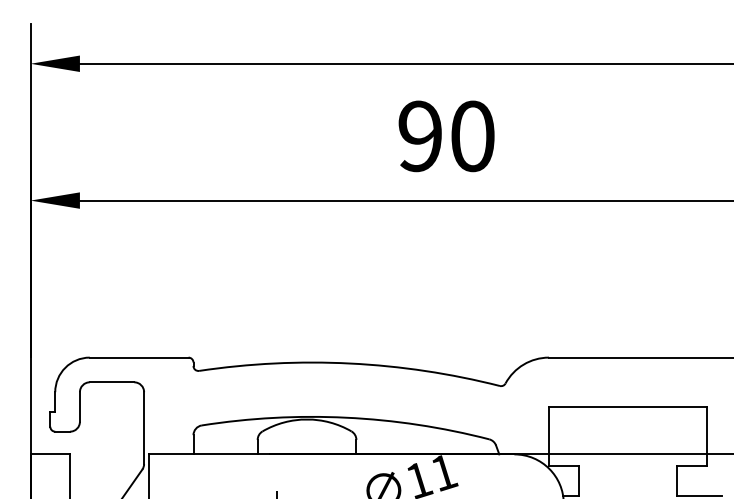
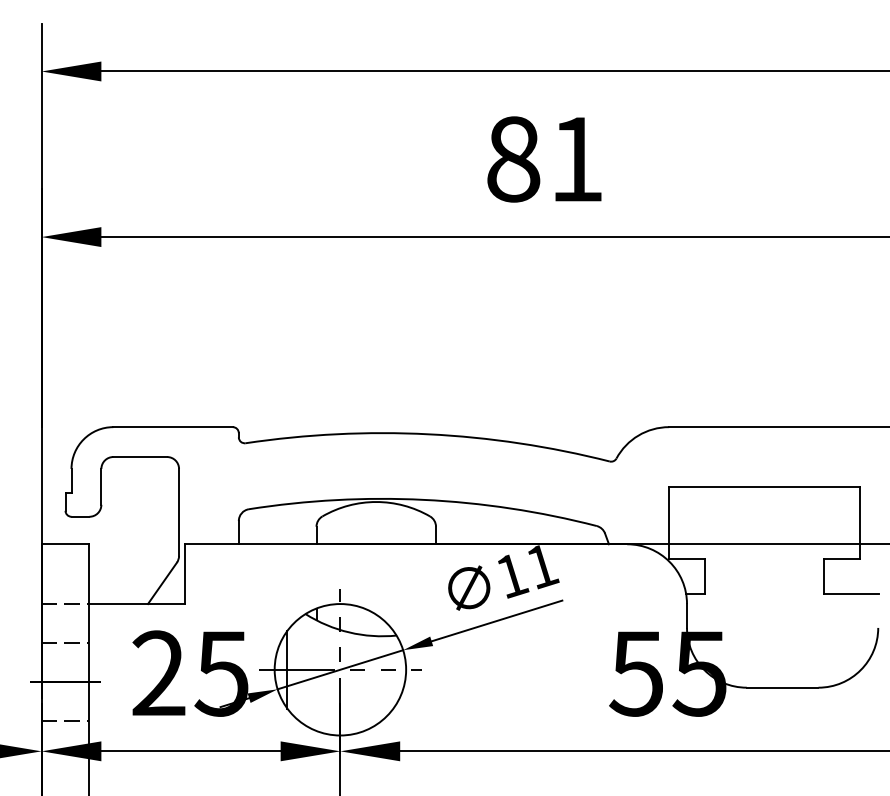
text: (446, 136) -> (545, 159), 90 -> 81

